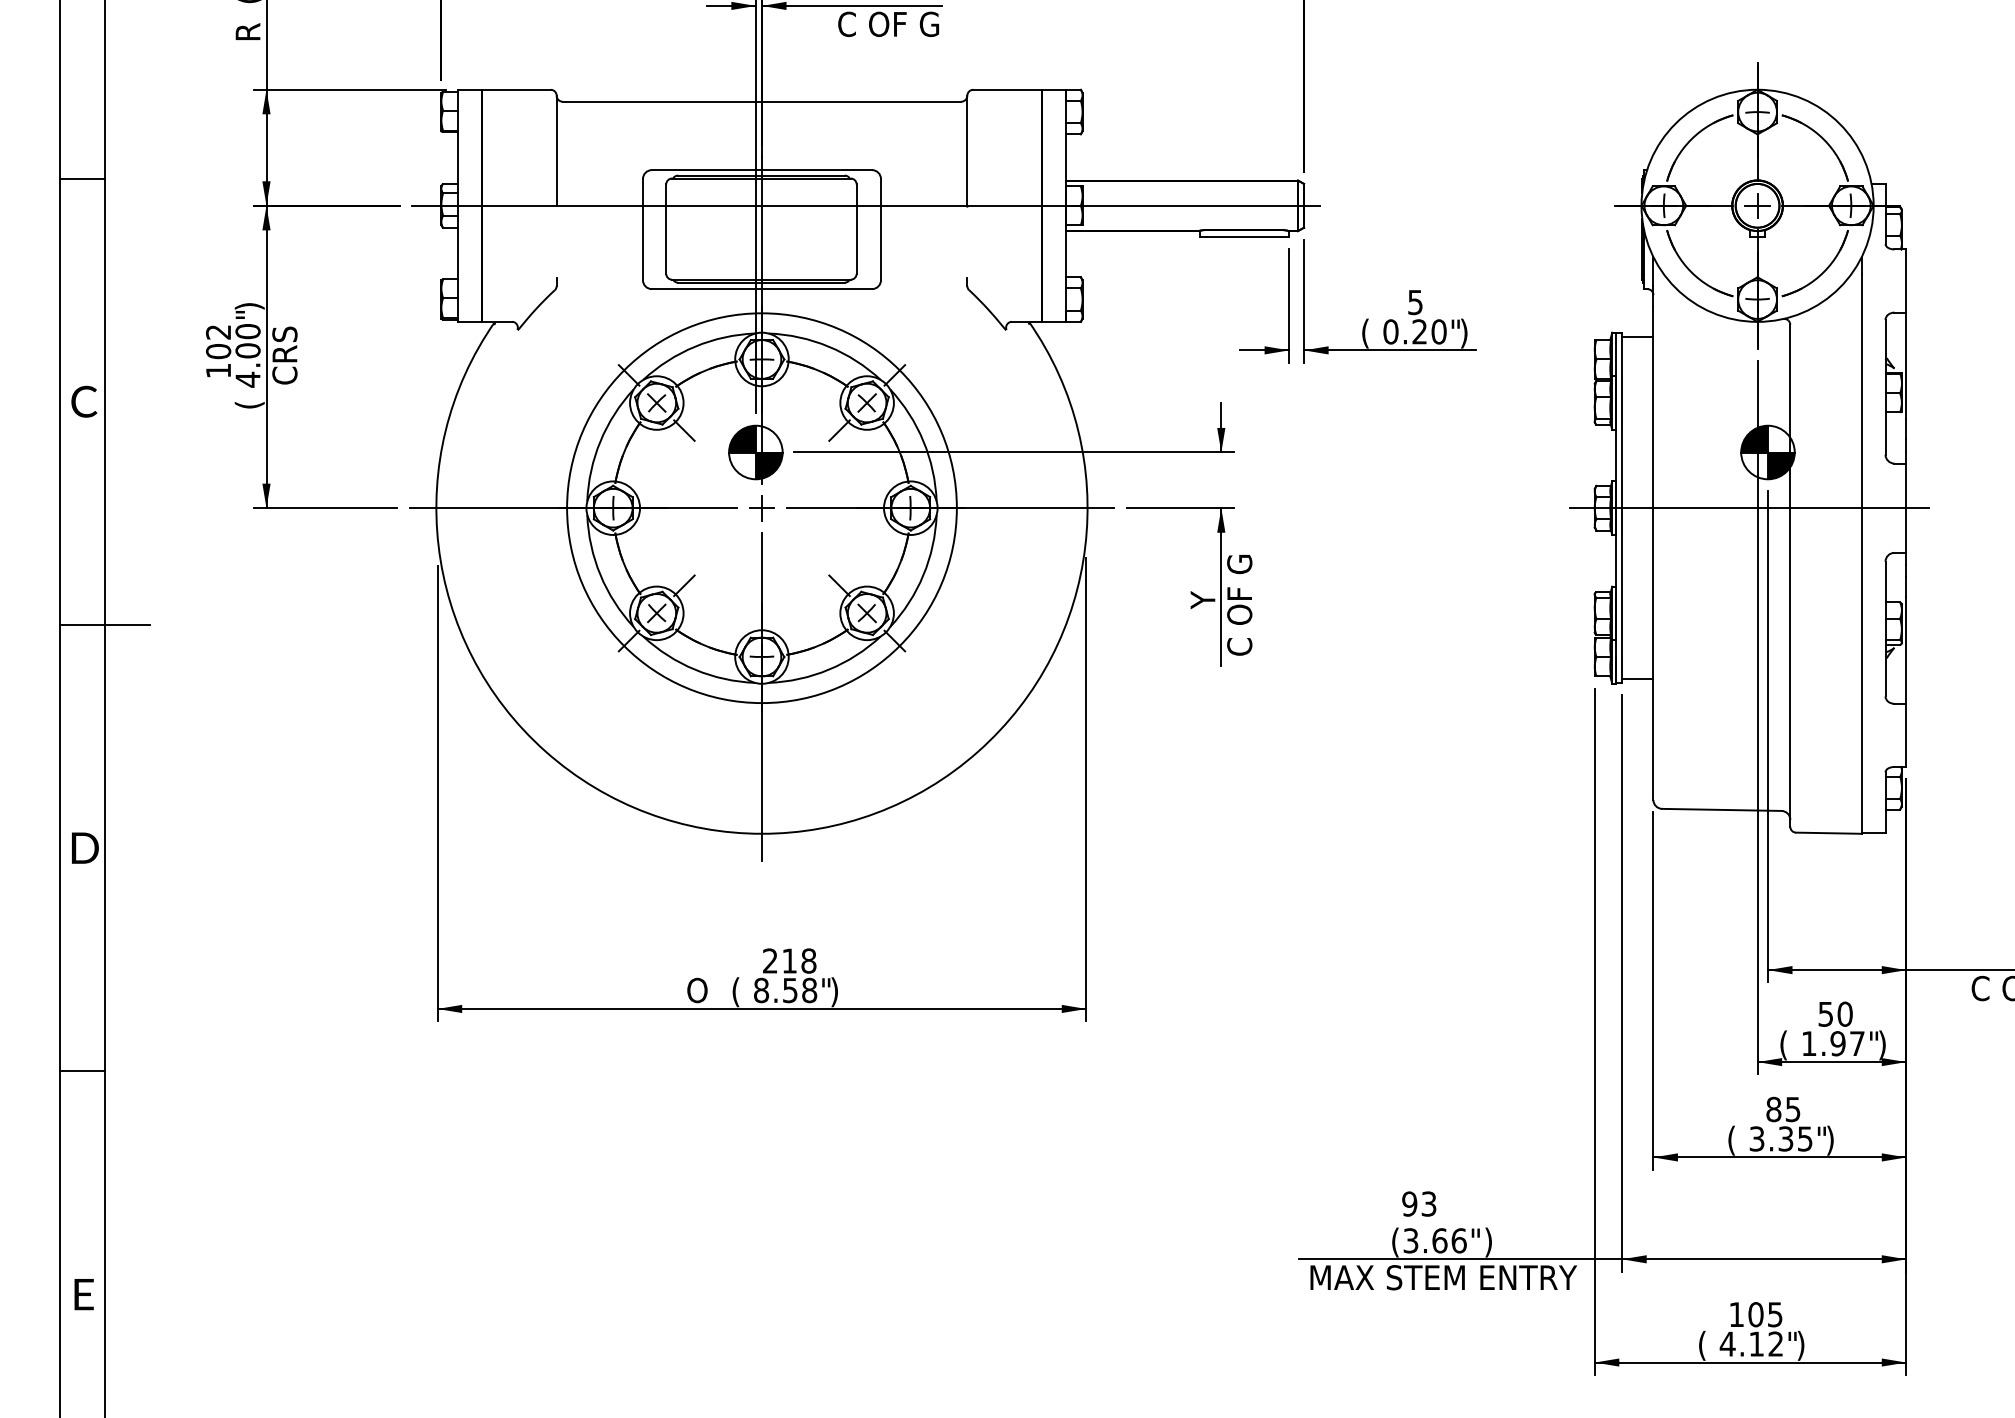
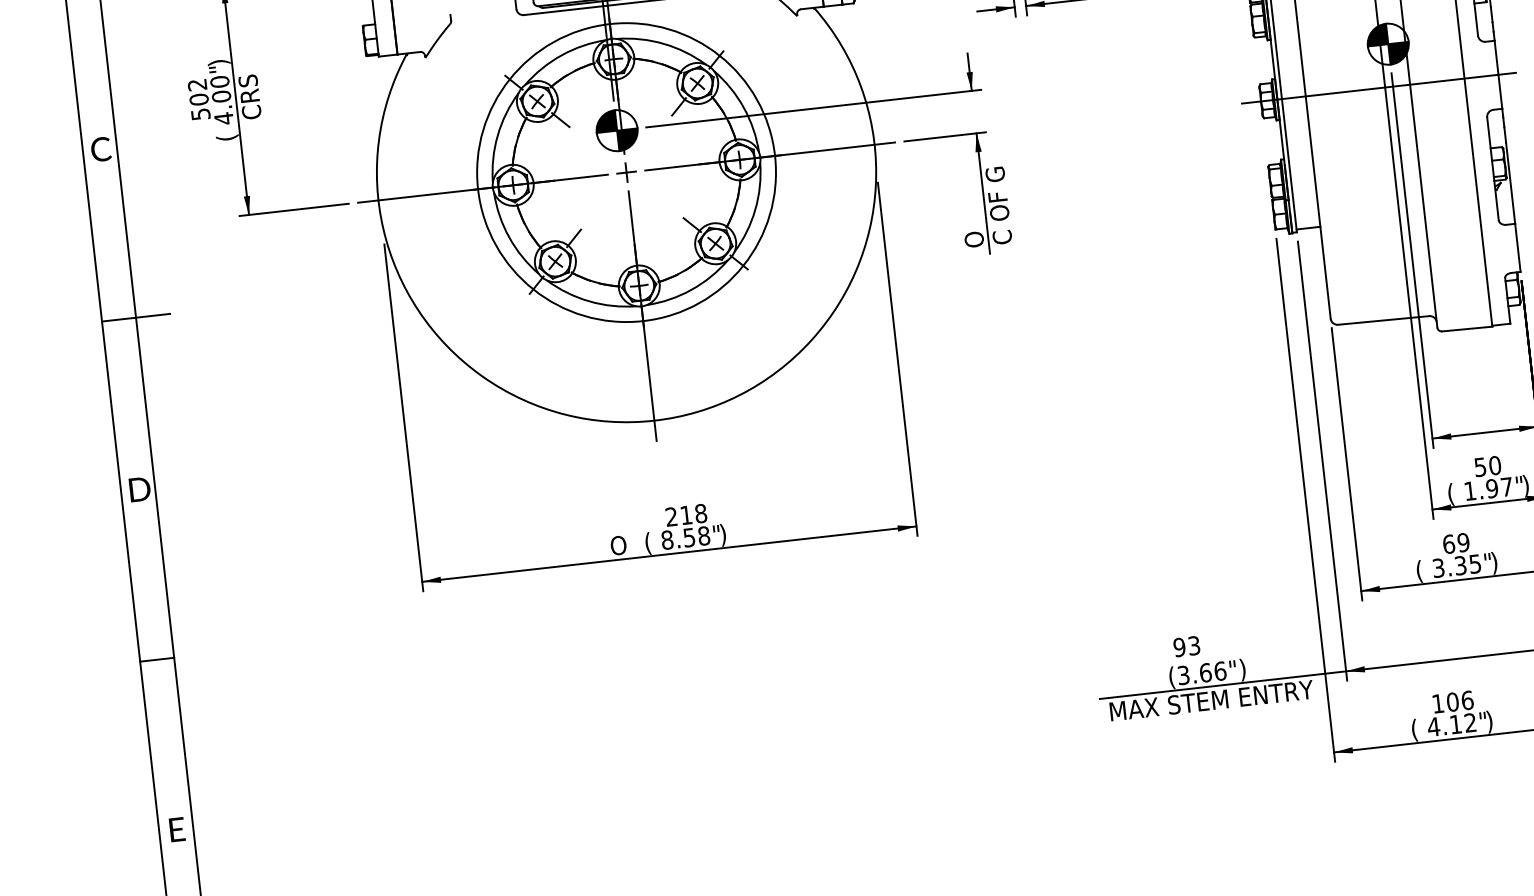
text: (218, 370) -> (200, 114), 102 -> 502
text: (1202, 623) -> (972, 222), Y -> O
text: (1783, 1109) -> (1456, 543), 85 -> 69
text: (1774, 1314) -> (1466, 700), 105 -> 106

